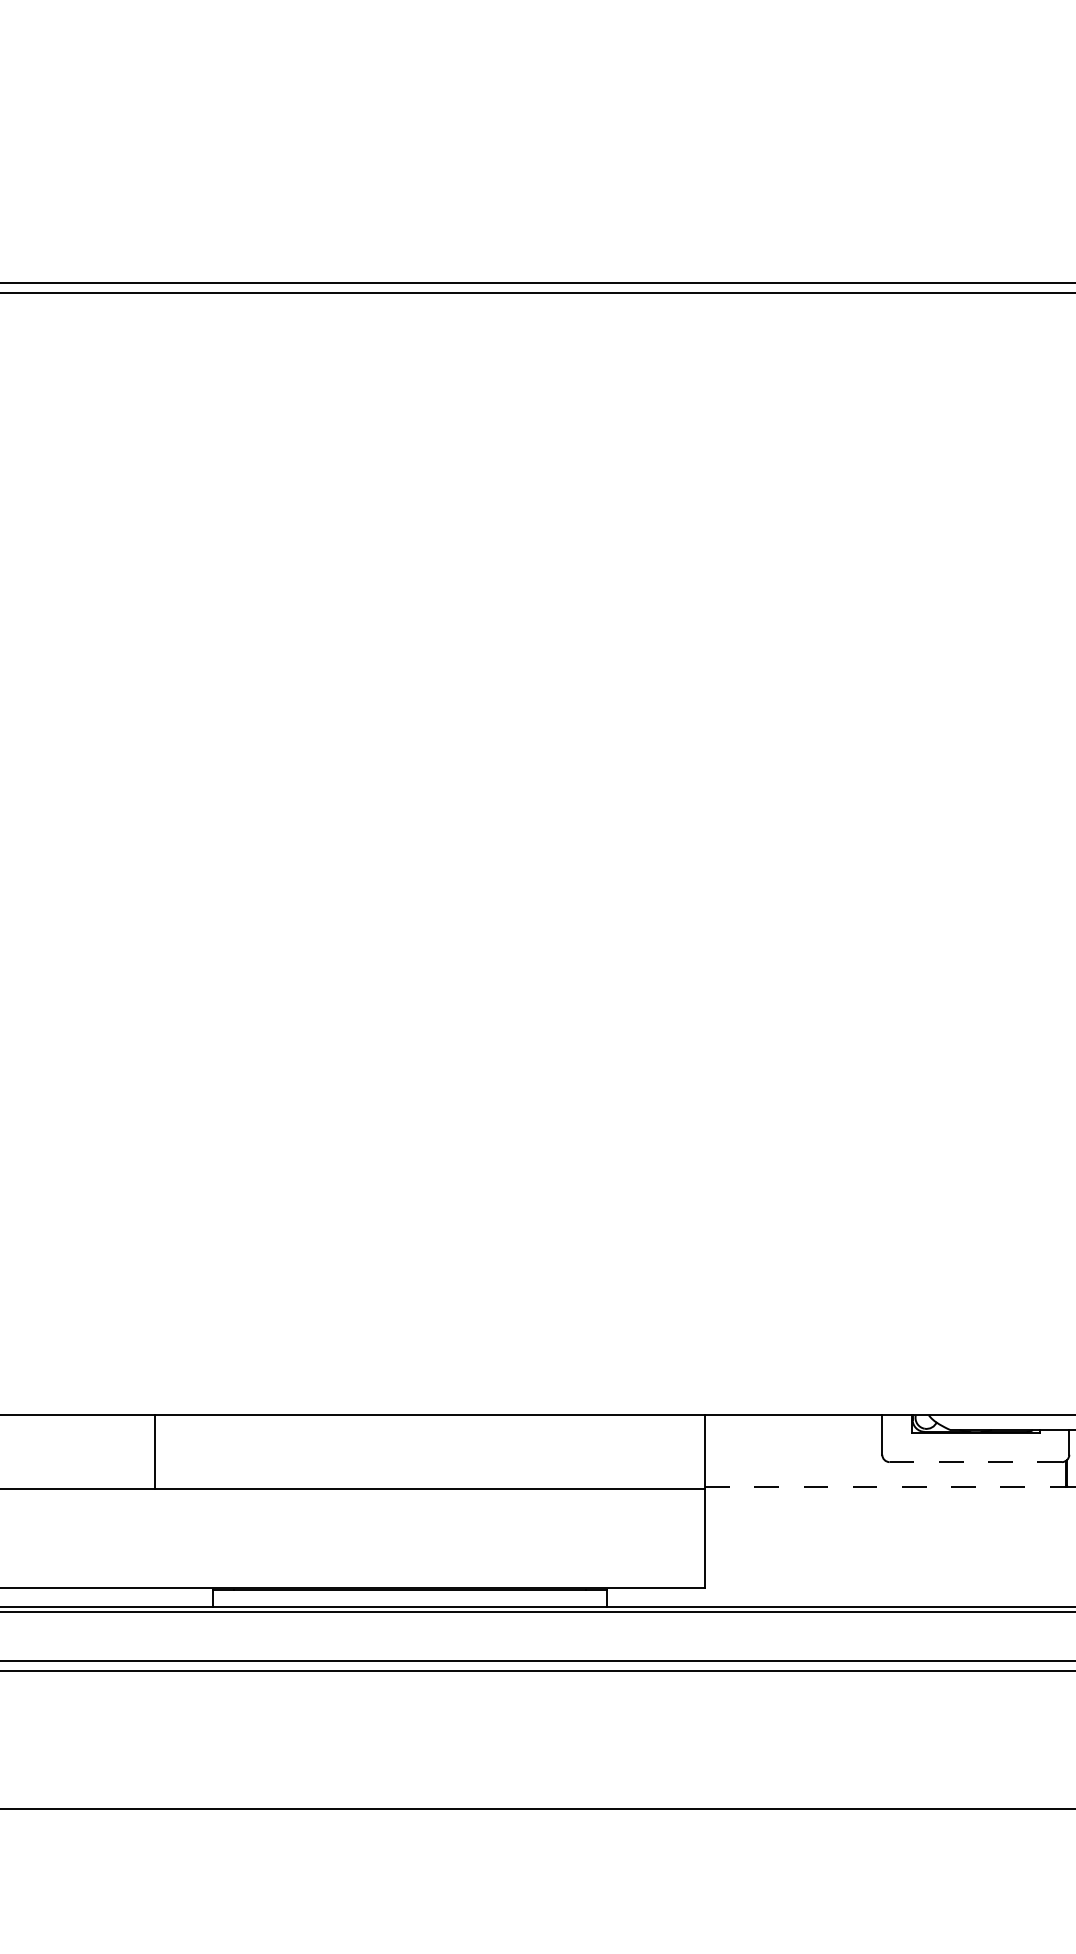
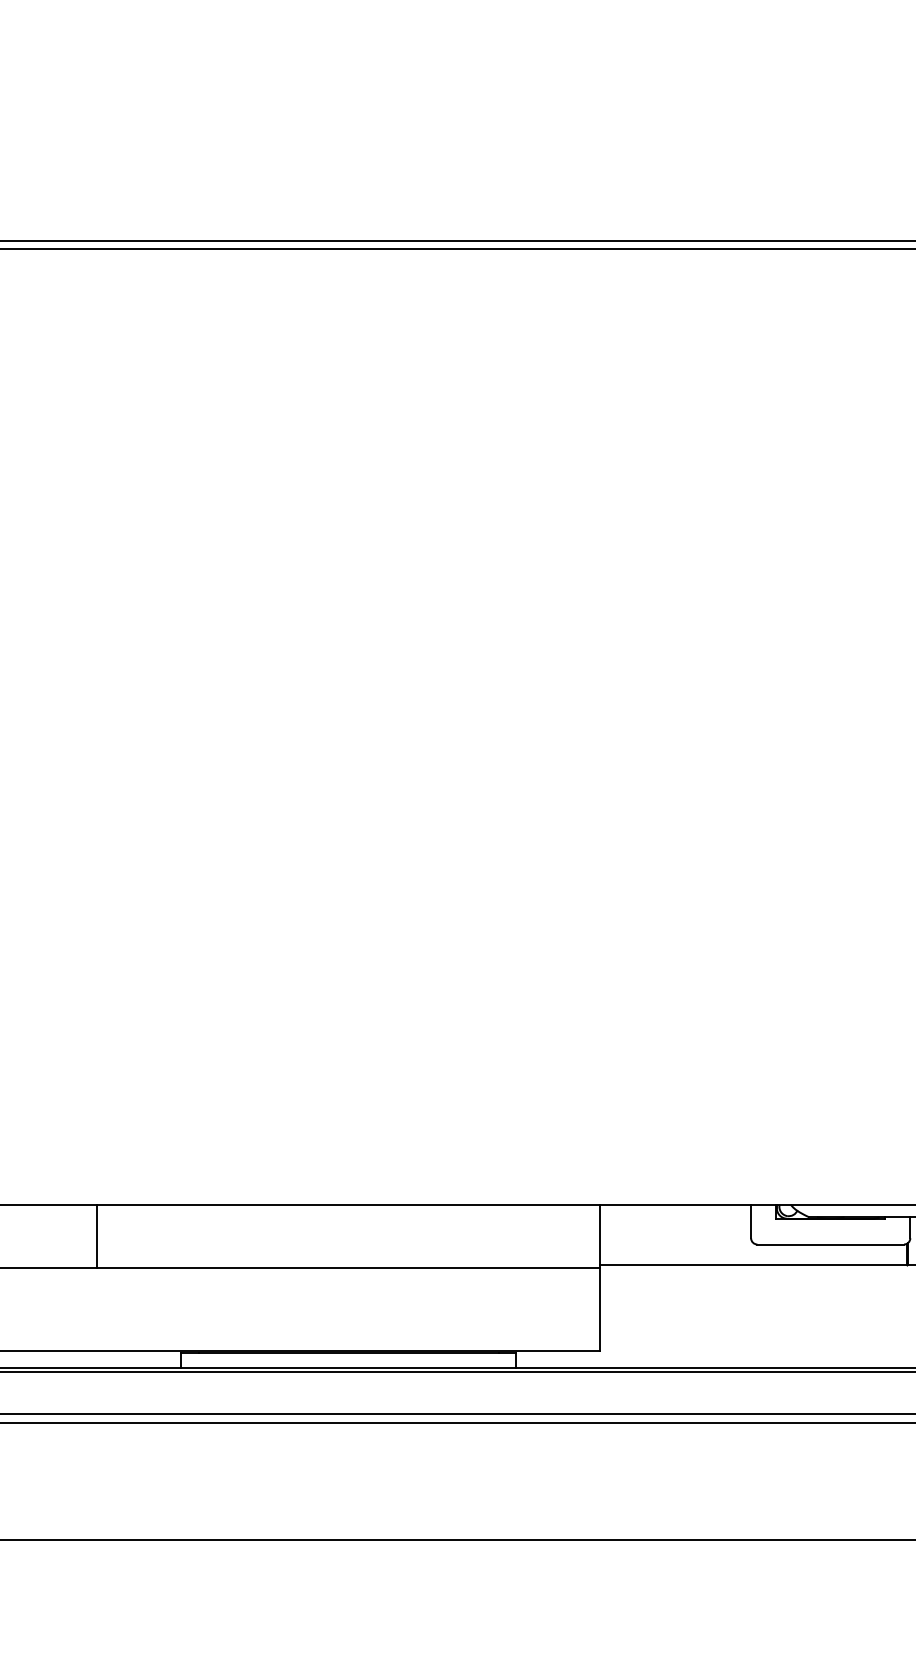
line: (155, 1452) -> (97, 1236), moved
line: (976, 1462) -> (831, 1244), dashed -> solid
line: (886, 1486) -> (754, 1265), dashed -> solid

